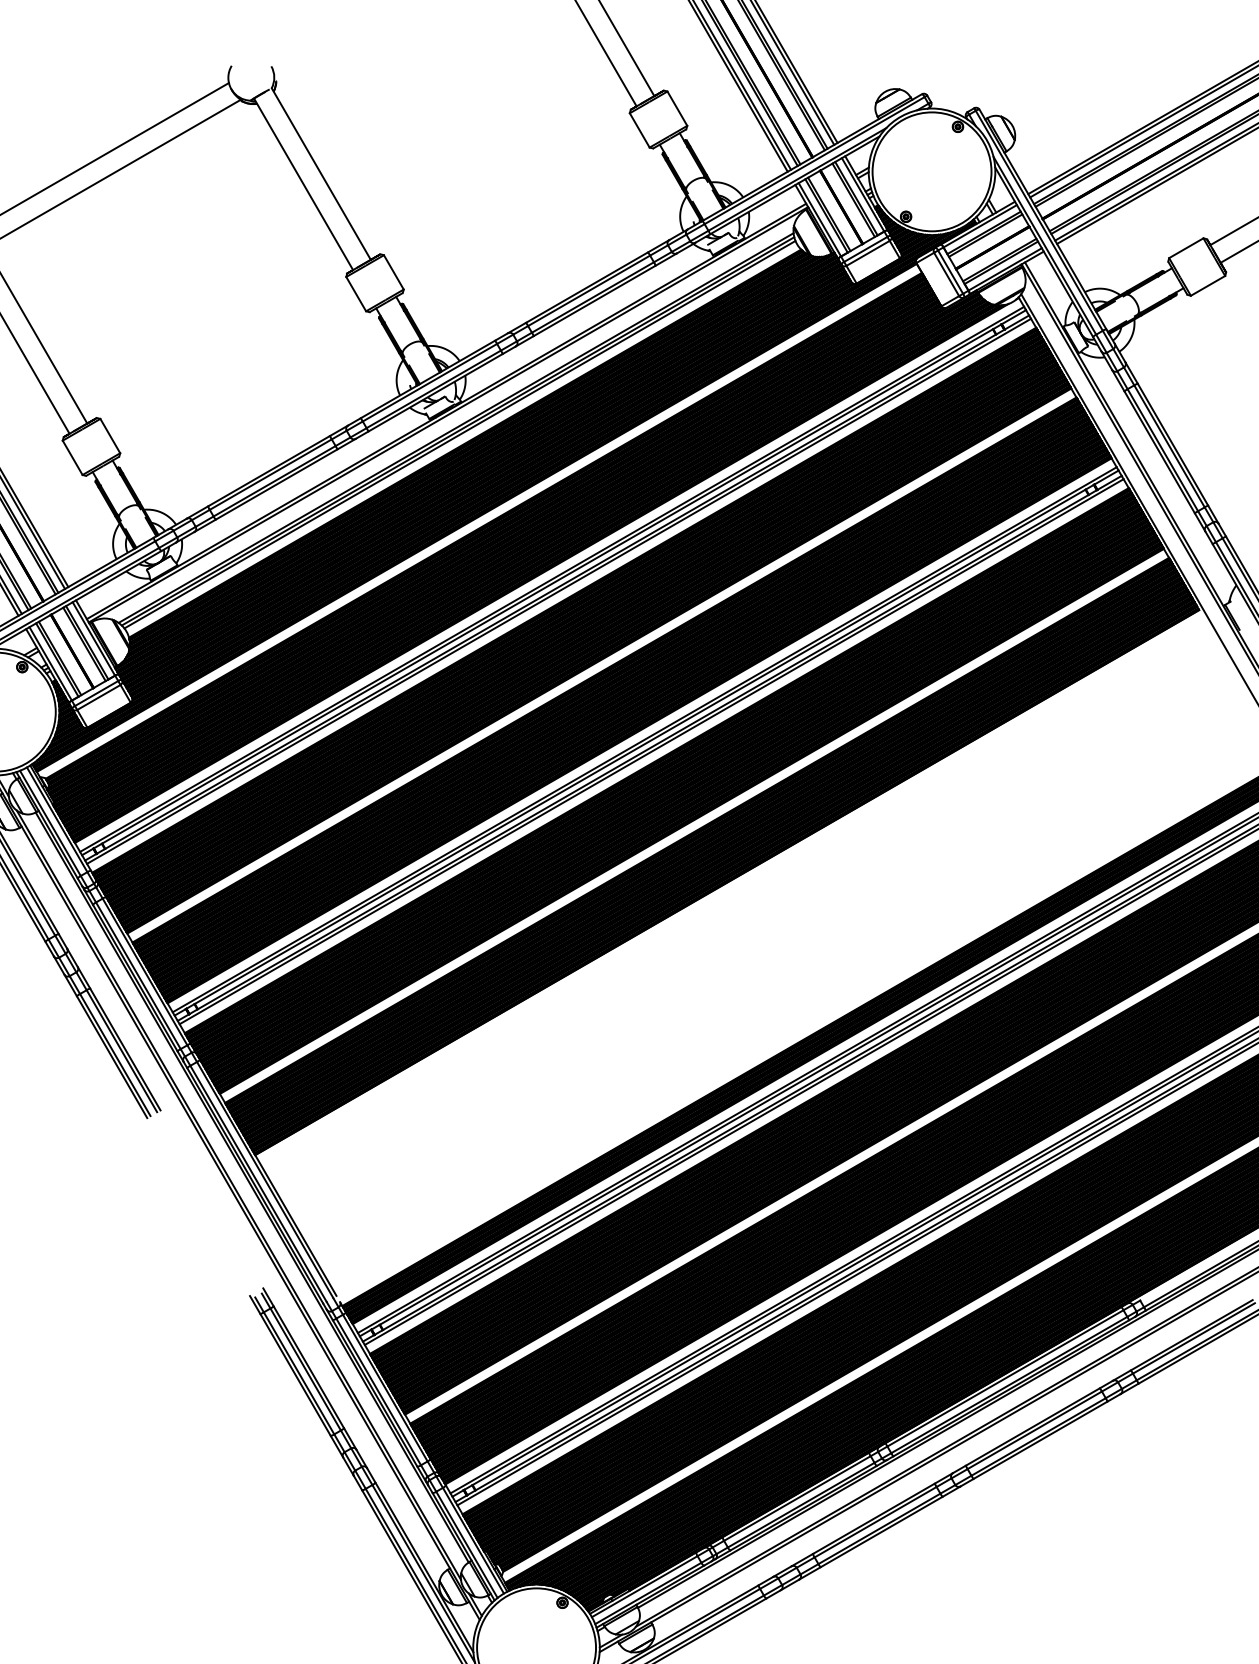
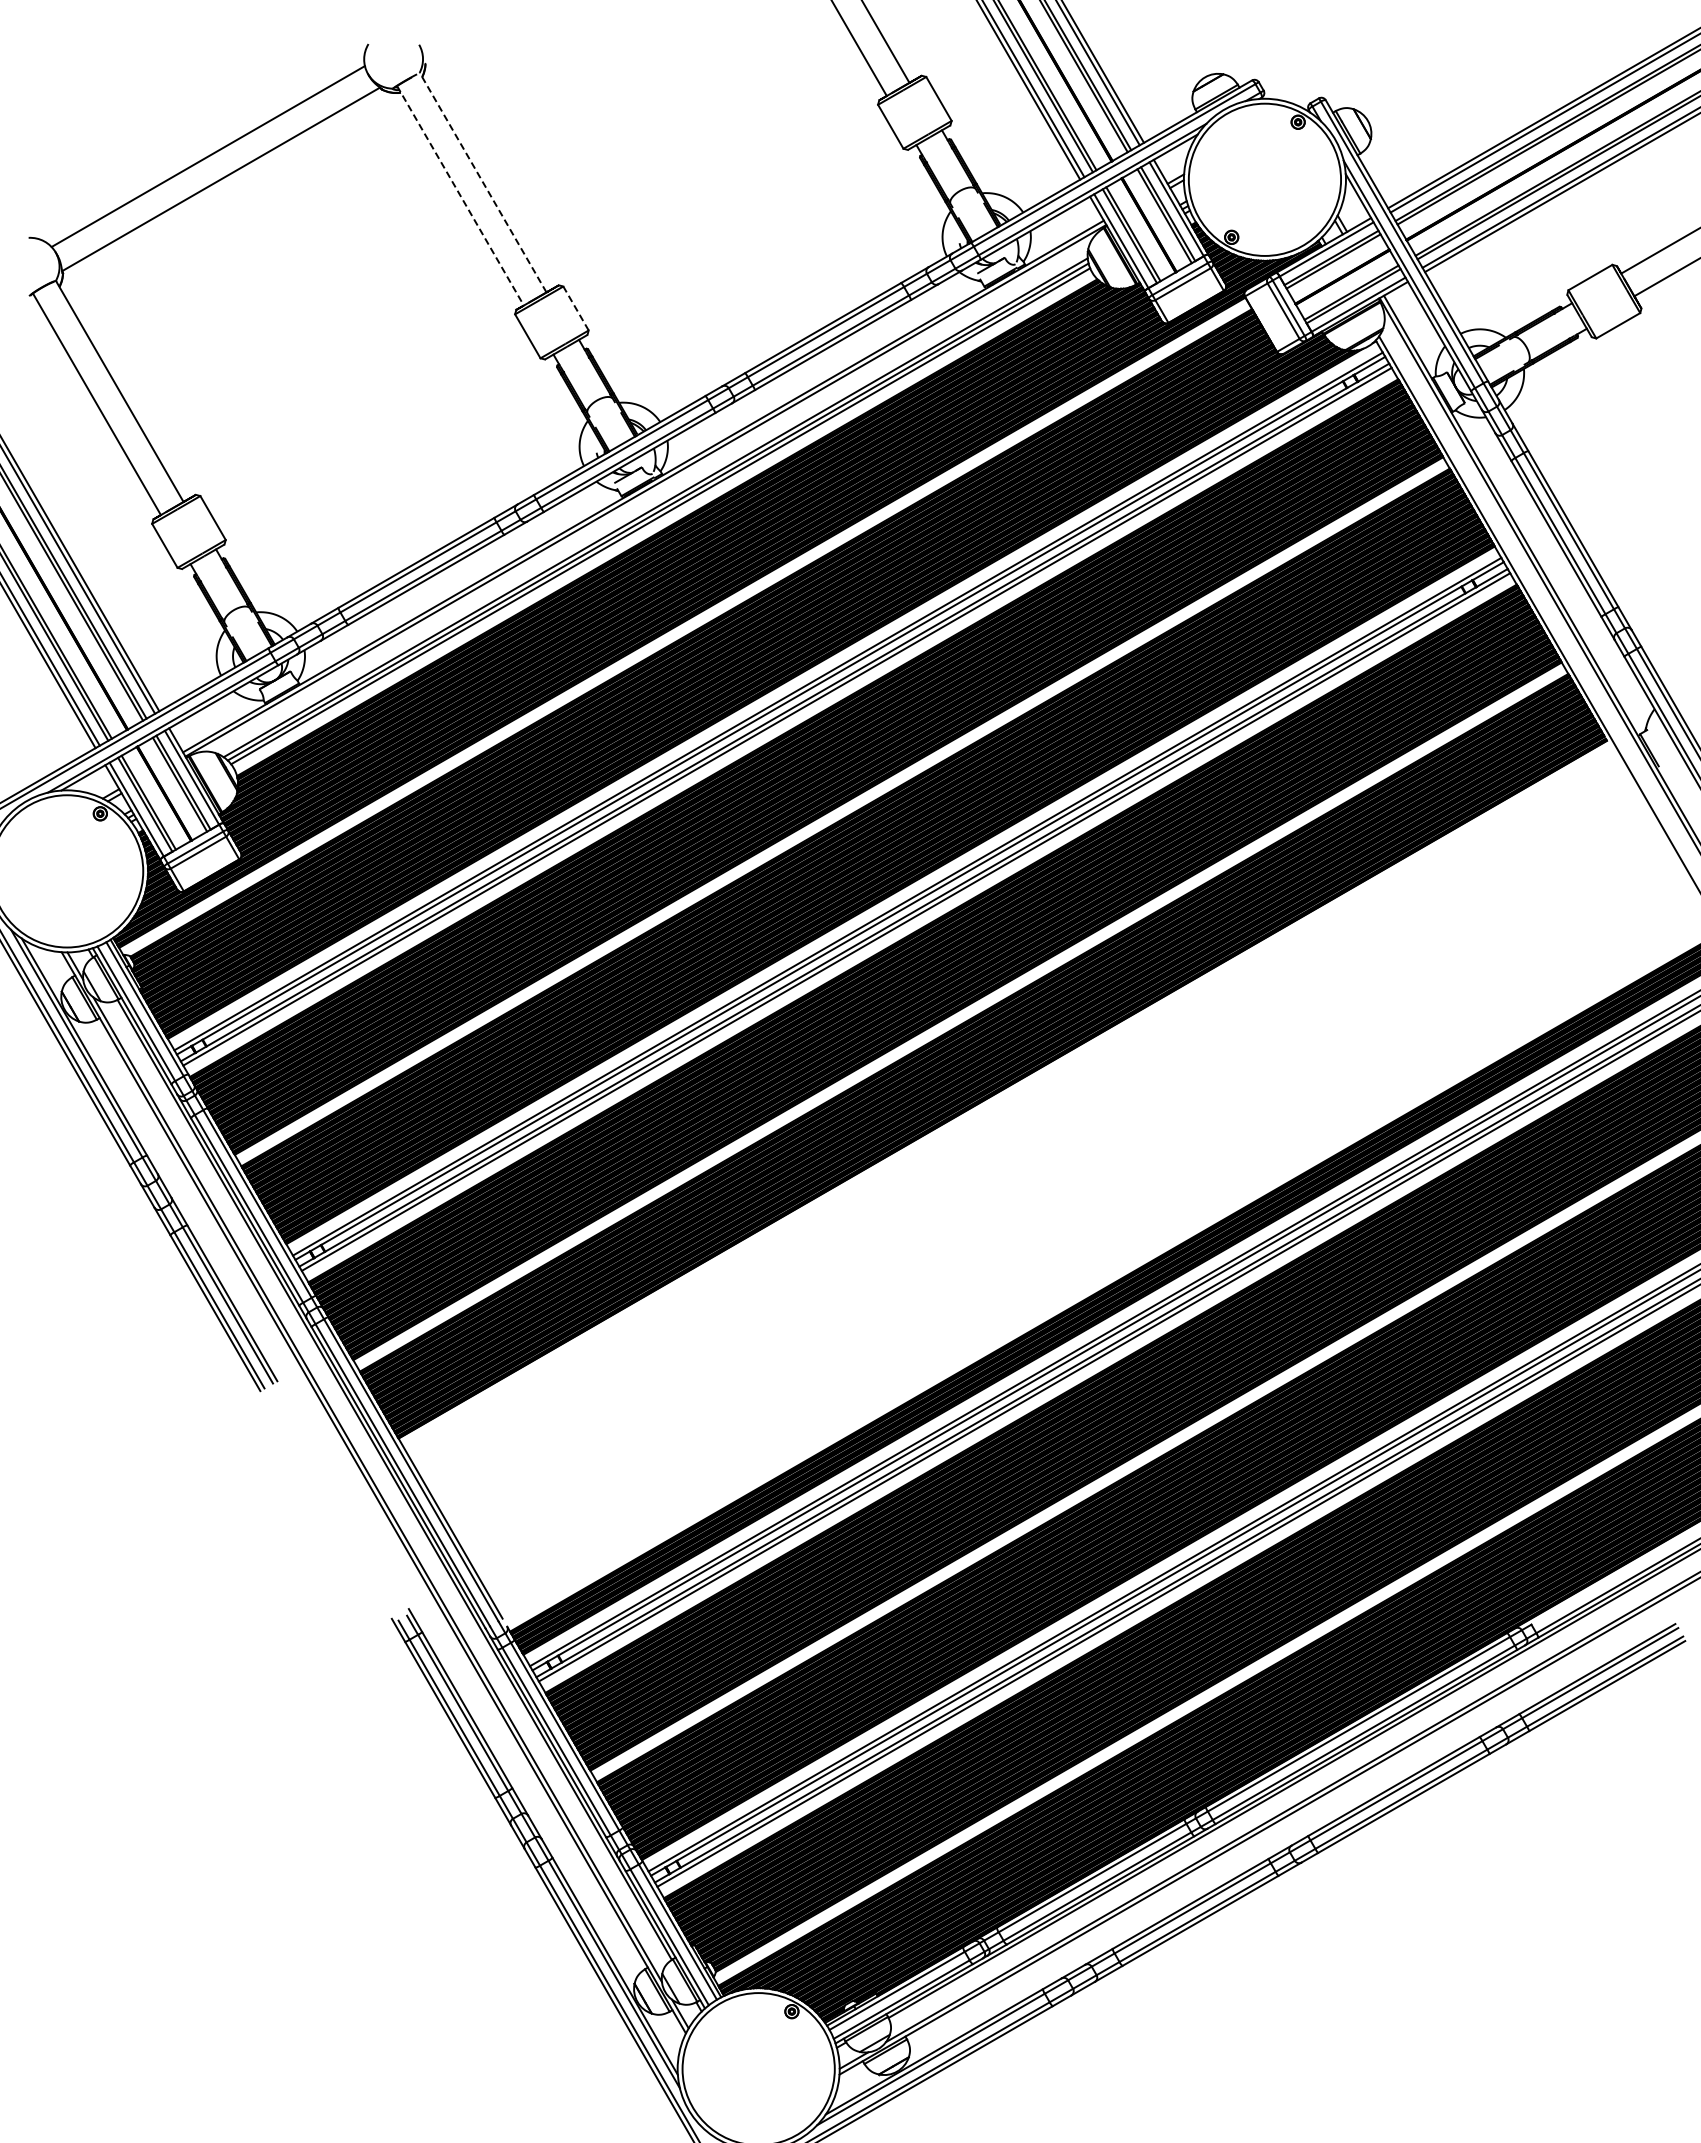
line: (321, 173) -> (483, 182), solid -> dashed
line: (303, 184) -> (460, 195), solid -> dashed
line: (393, 272) -> (575, 308), solid -> dashed

